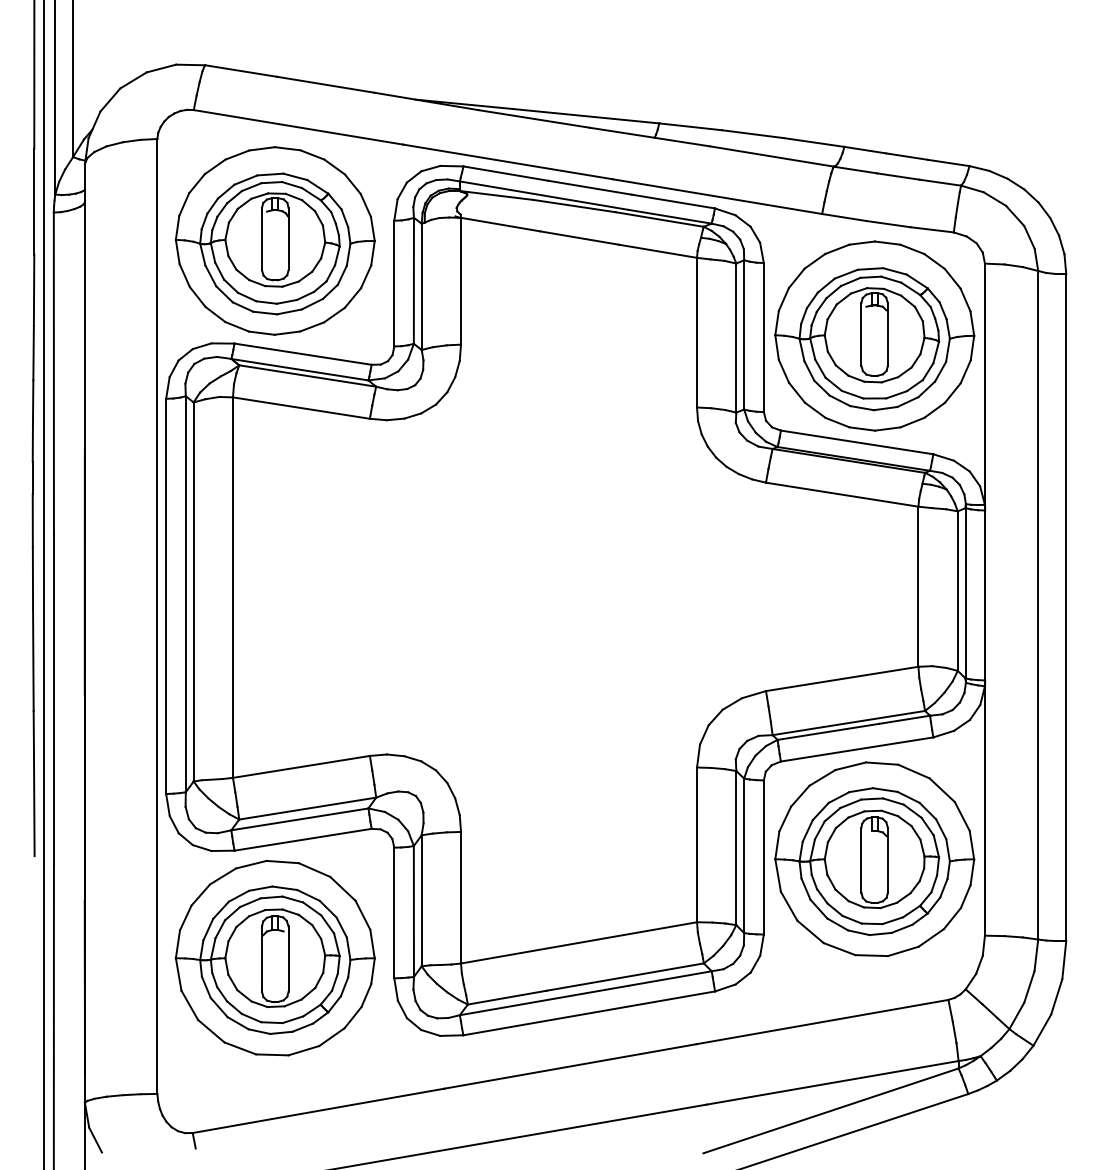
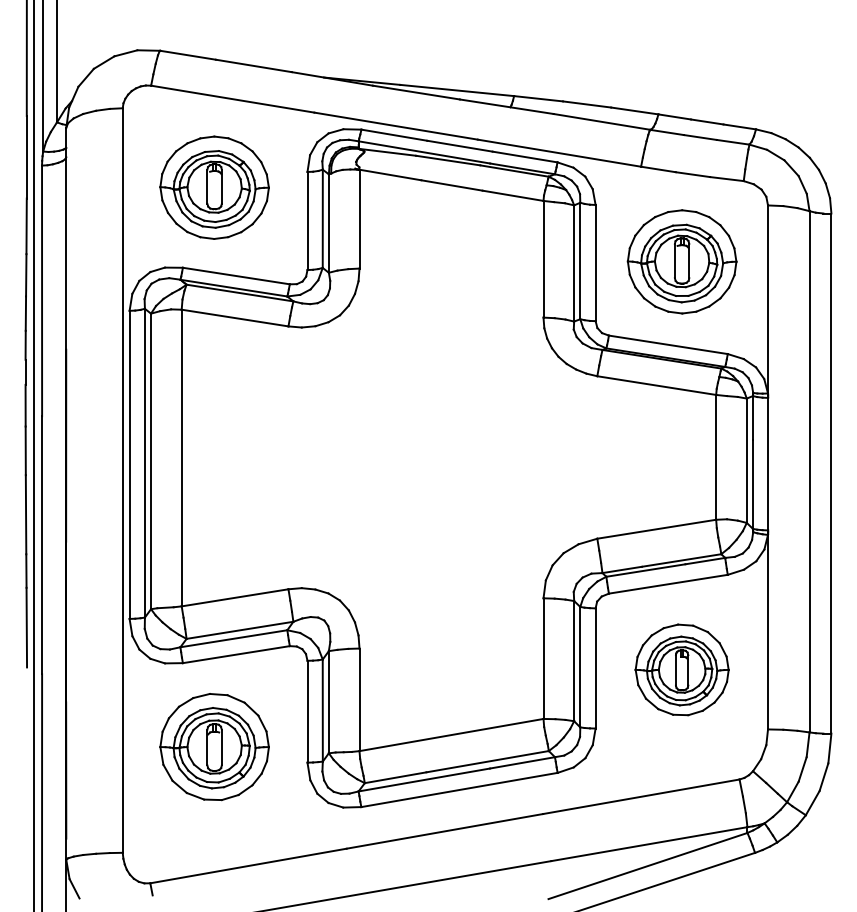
part: (274, 240) -> (214, 187), size x0.7
part: (874, 335) -> (681, 261), size x0.7
part: (874, 859) -> (681, 670), size x0.6
part: (274, 958) -> (214, 747), size x0.7

